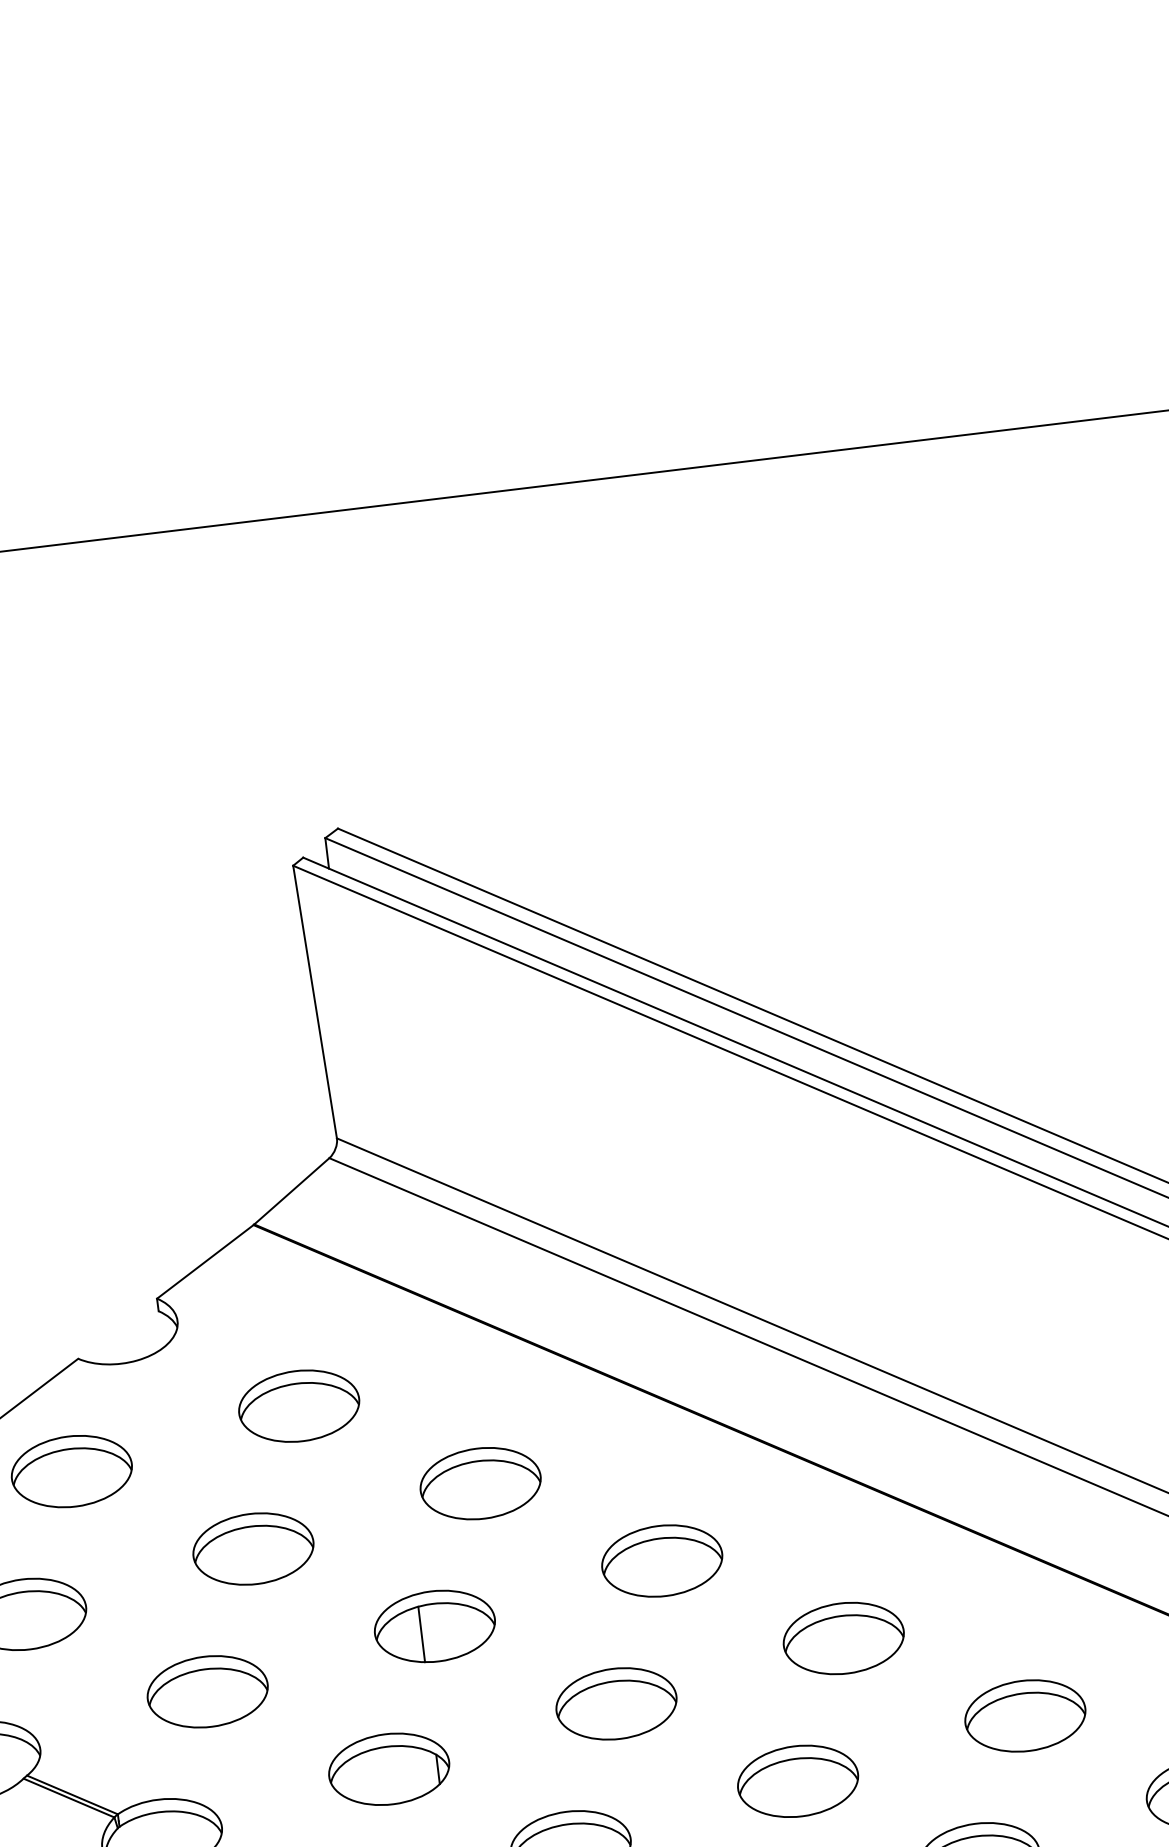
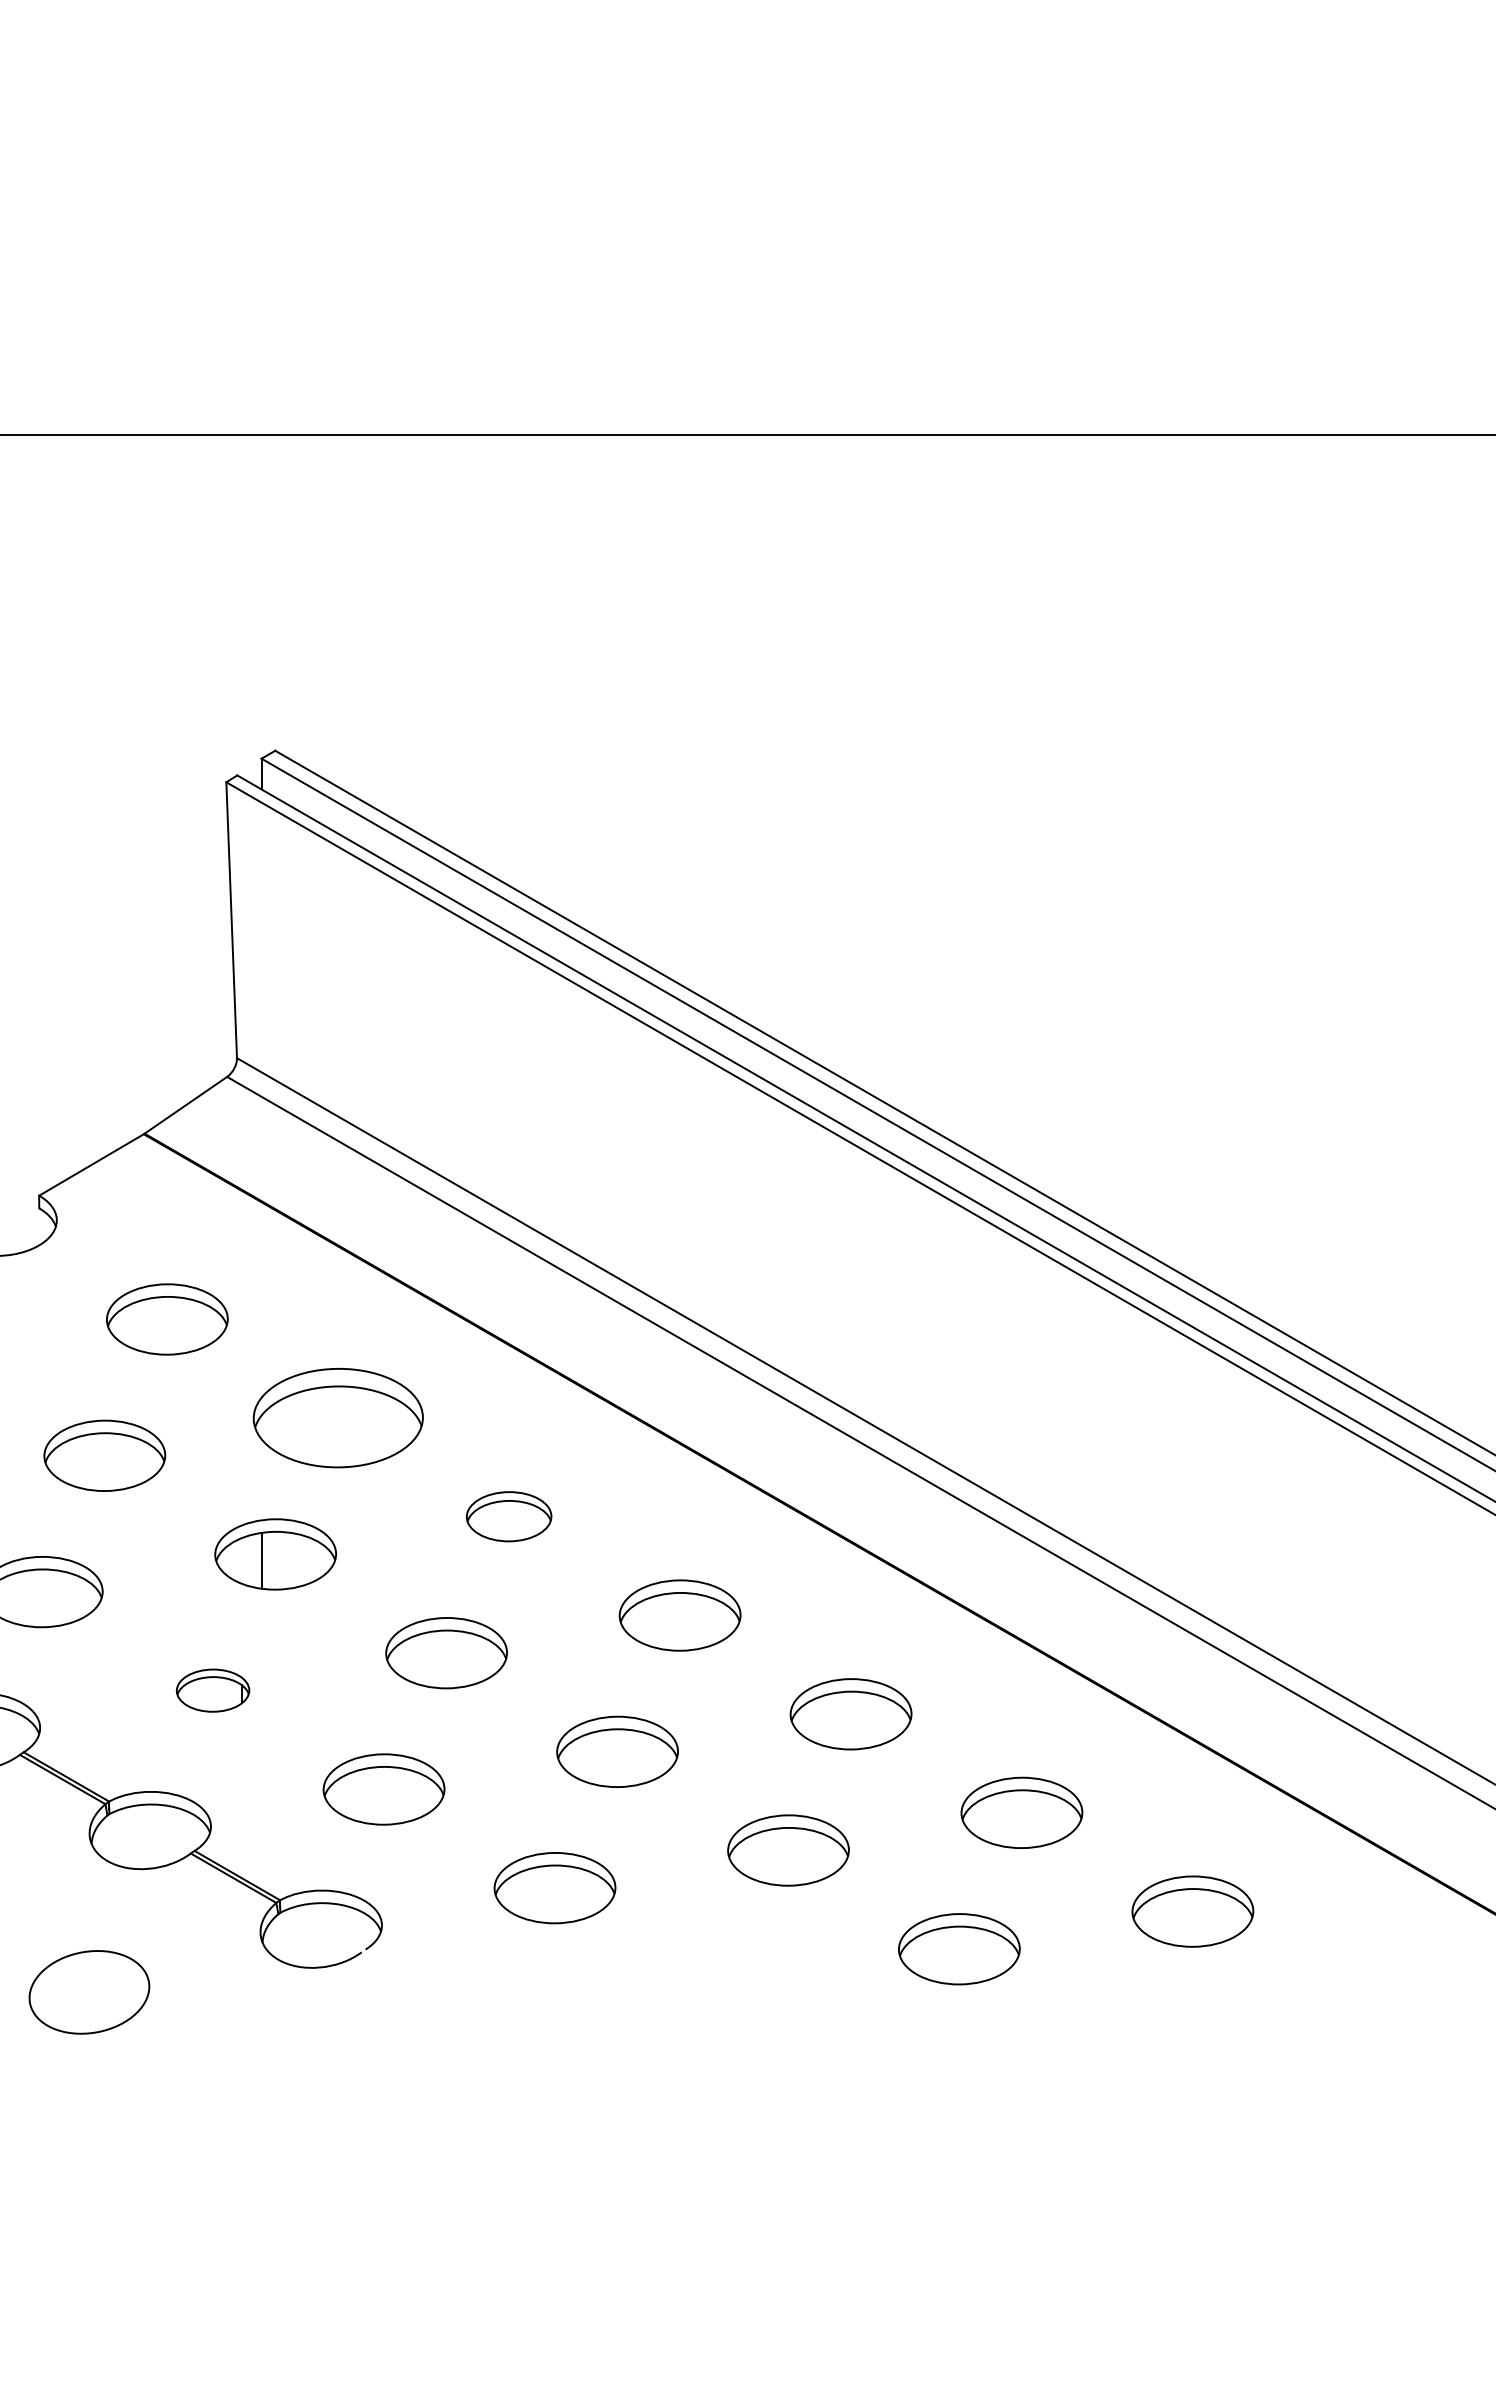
part: (479, 1484) -> (337, 1418), size x1.4
part: (661, 1560) -> (508, 1516), size x0.7
part: (388, 1769) -> (212, 1690), size x0.6

